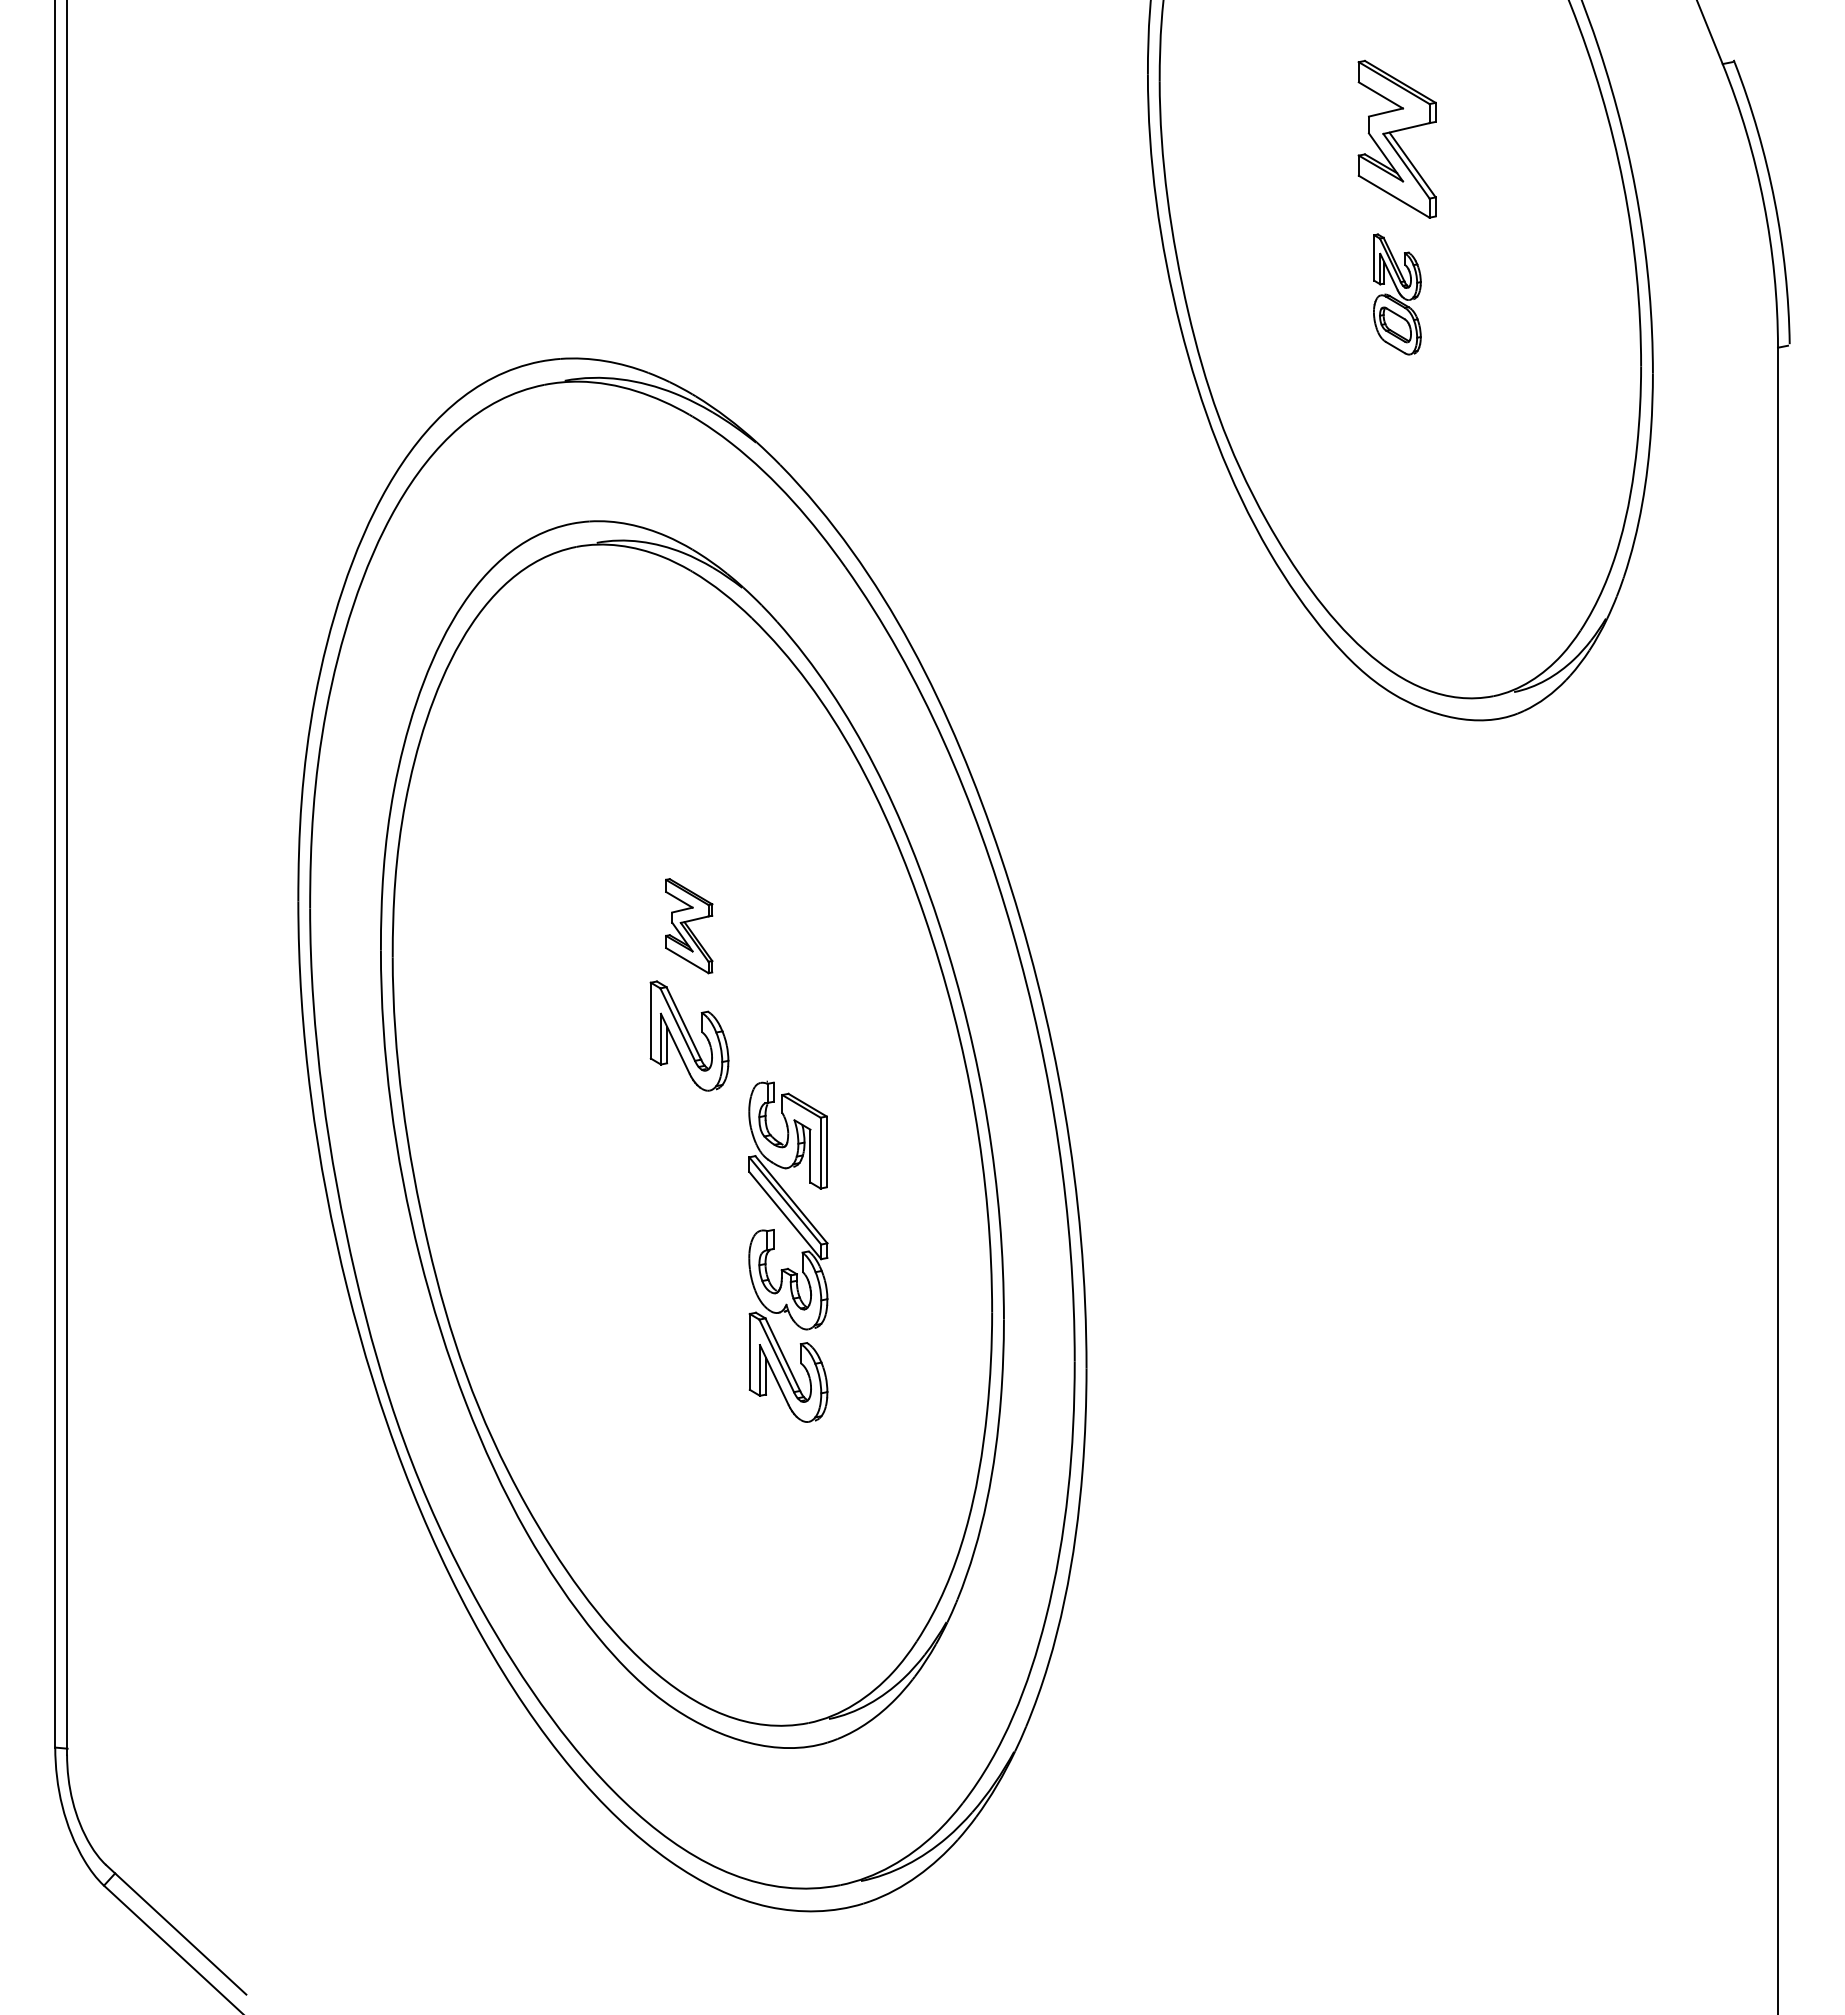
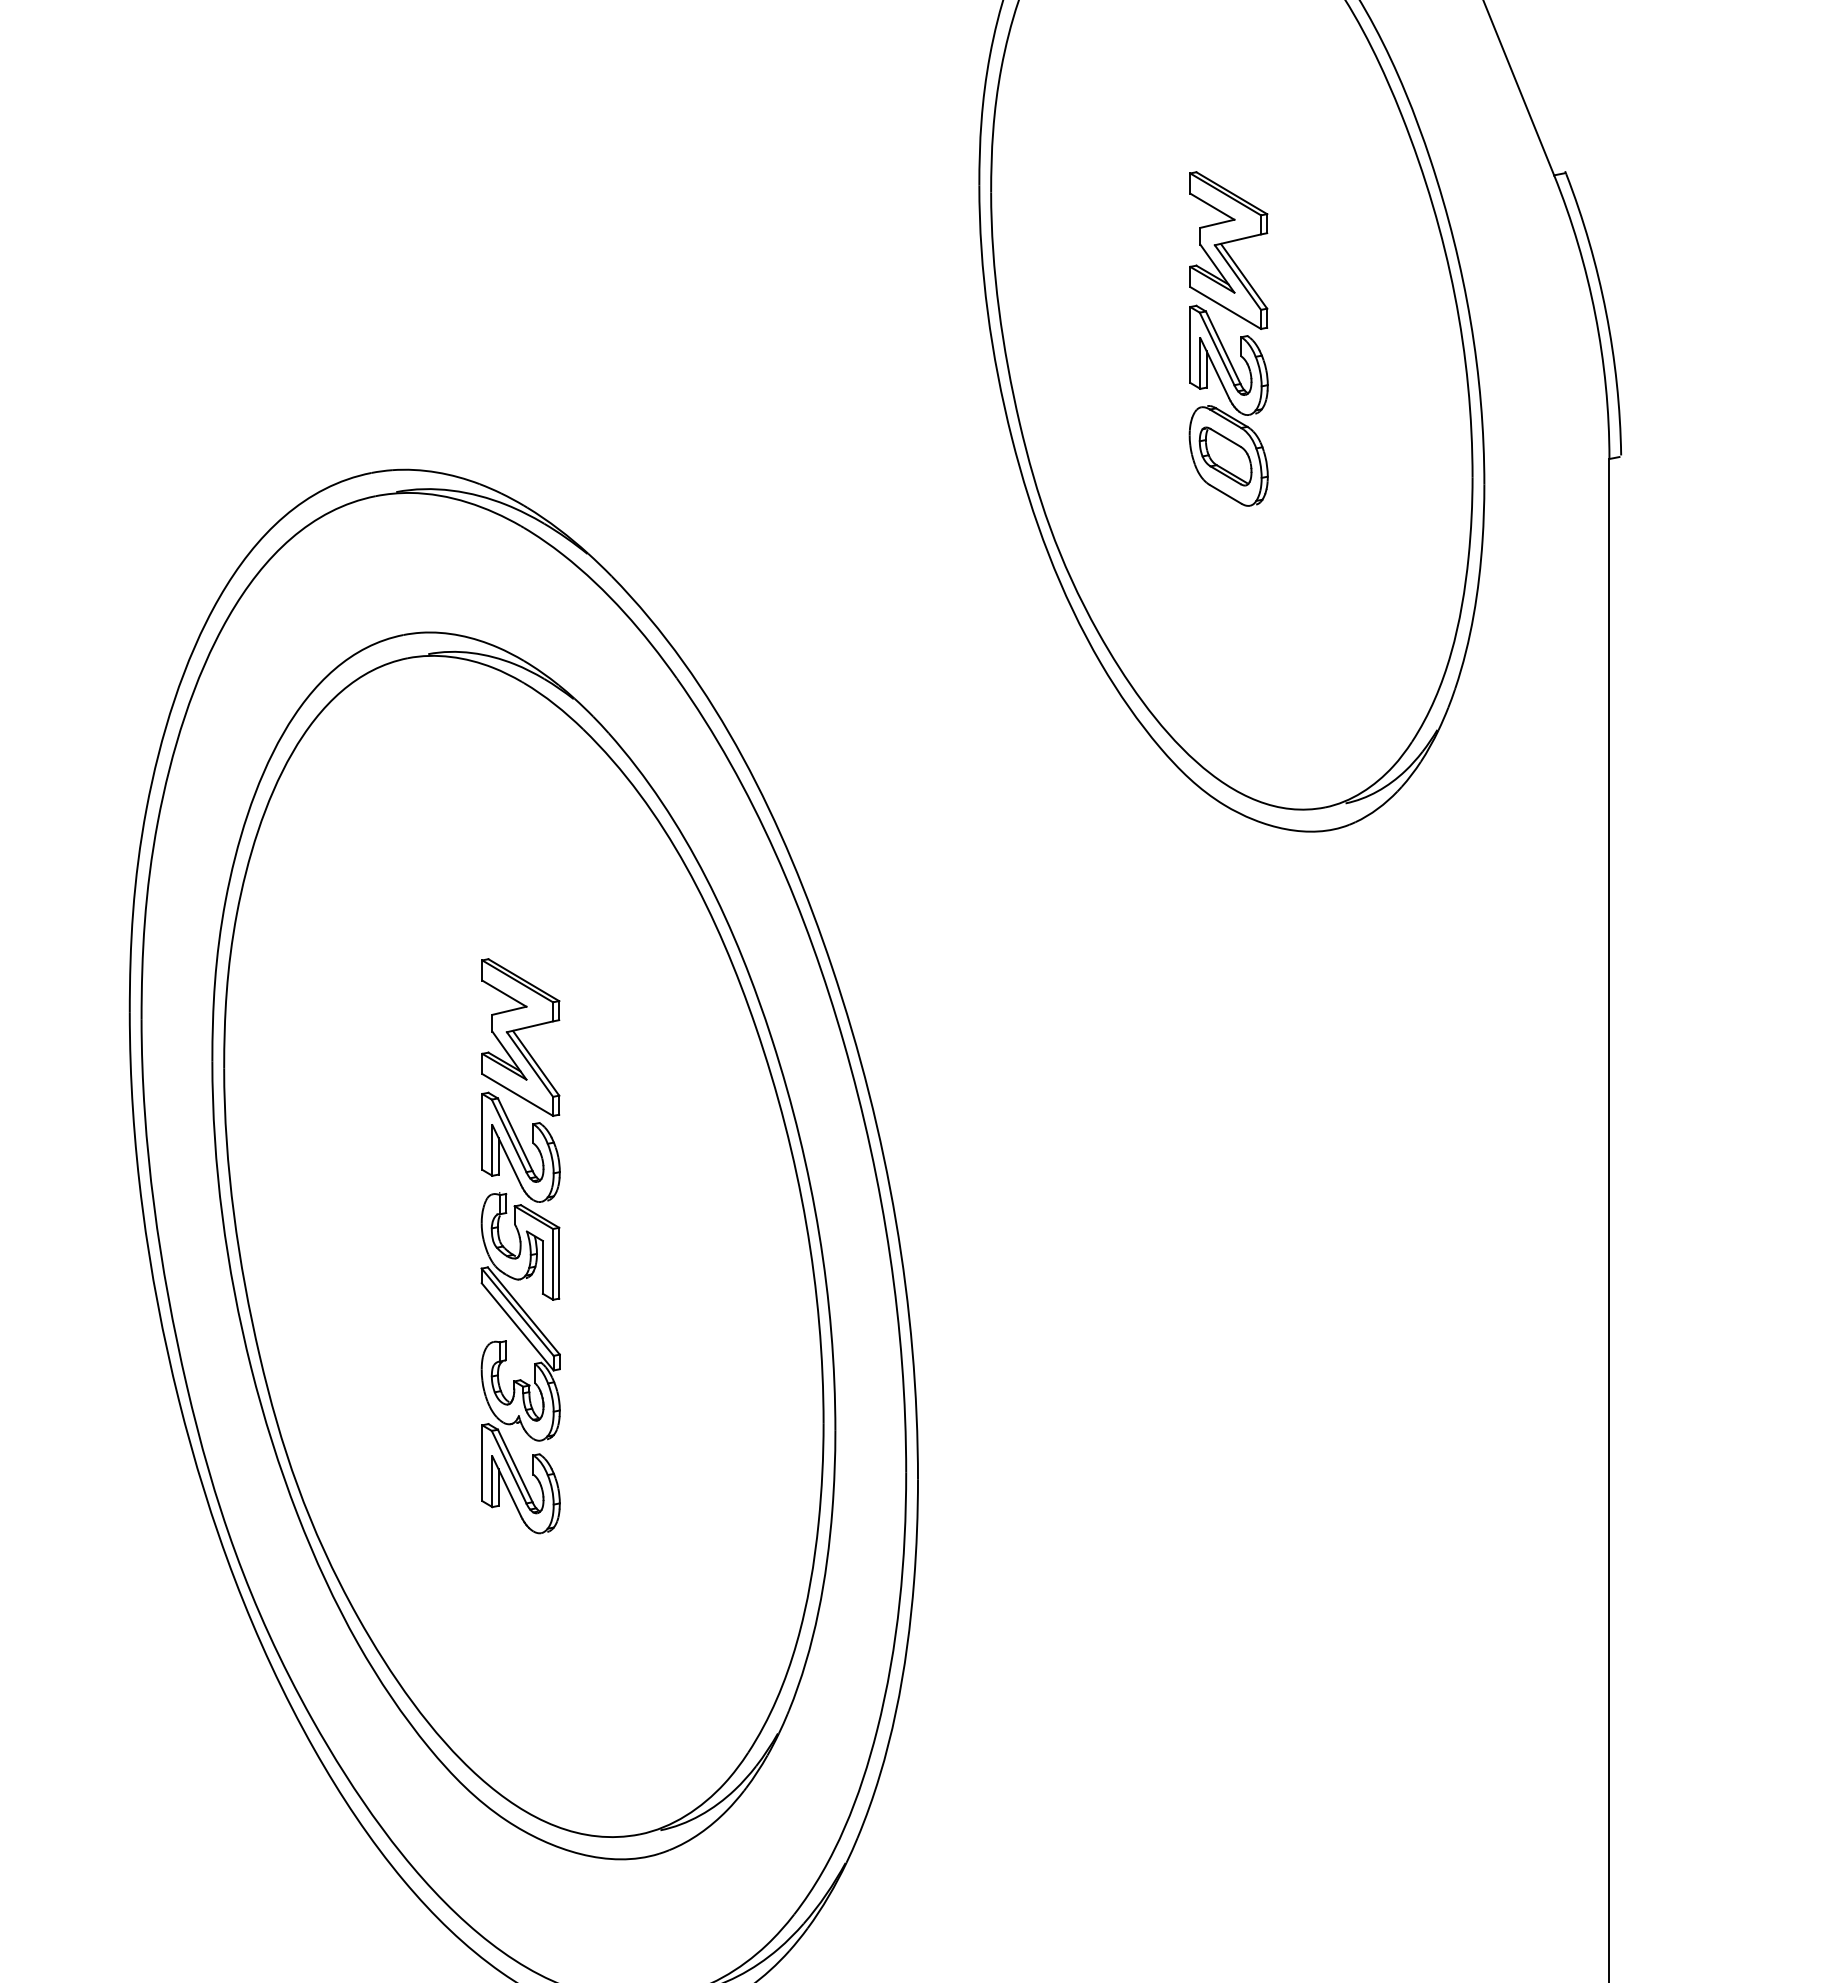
part: (1397, 294) -> (1228, 405), size x1.67
part: (688, 925) -> (519, 1036), size x1.67
part: (801, 1252) -> (533, 1363), moved

